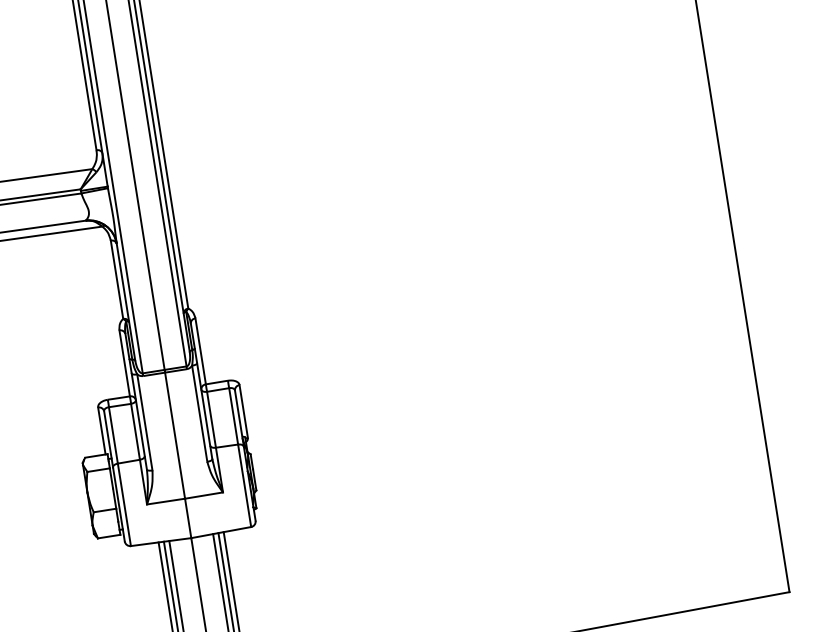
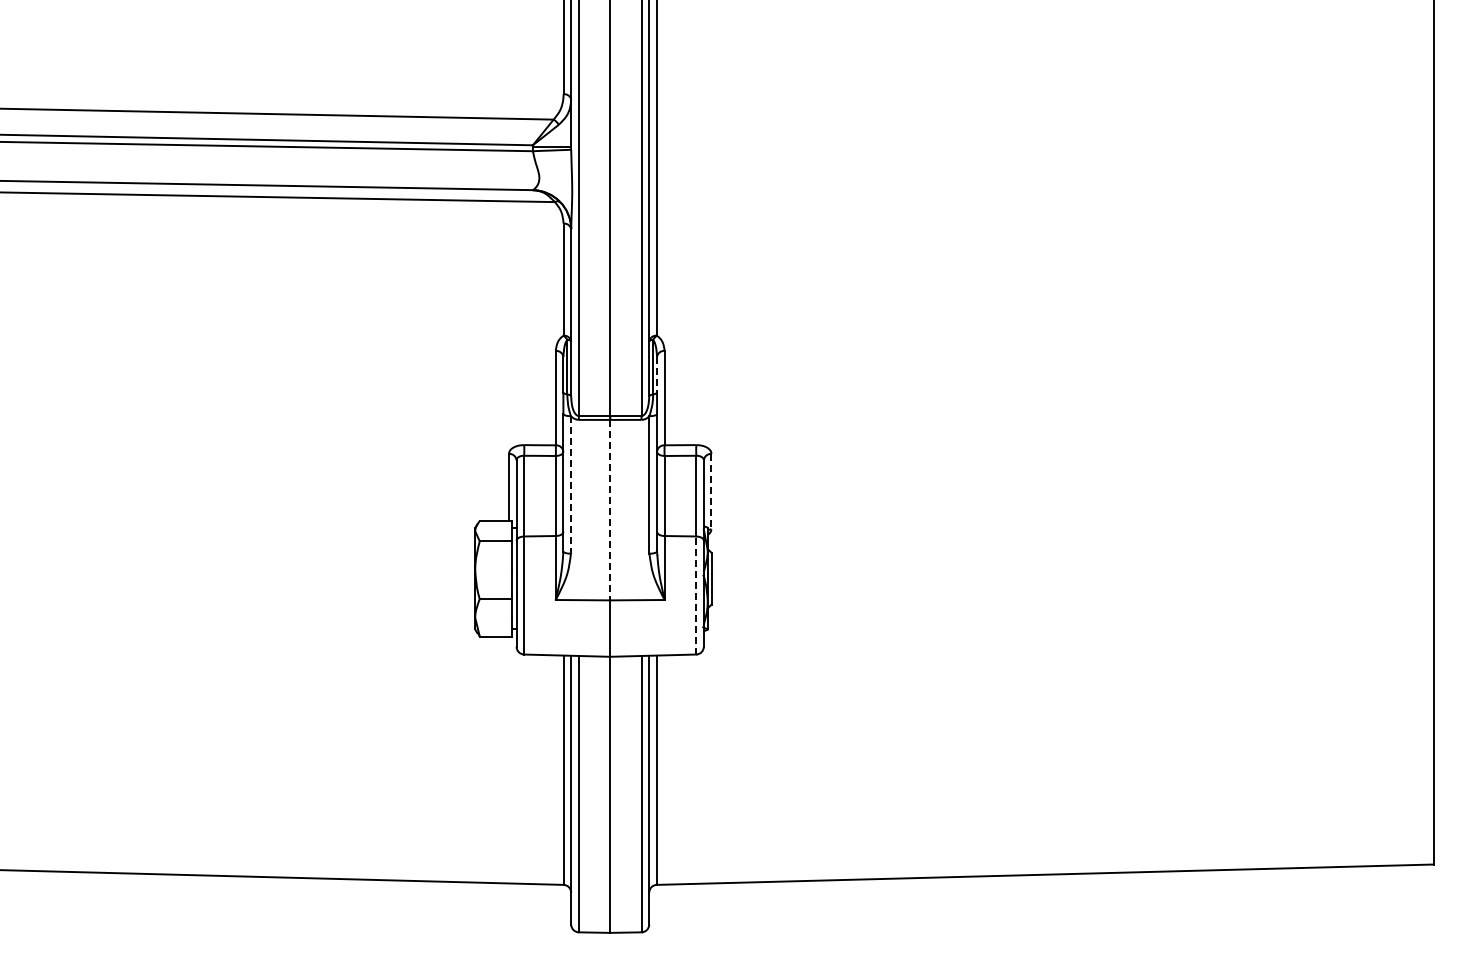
line: (193, 335) -> (657, 374), solid -> dashed
line: (243, 411) -> (711, 491), solid -> dashed
line: (144, 422) -> (570, 484), solid -> dashed
line: (175, 435) -> (610, 510), solid -> dashed
line: (244, 485) -> (696, 595), solid -> dashed

